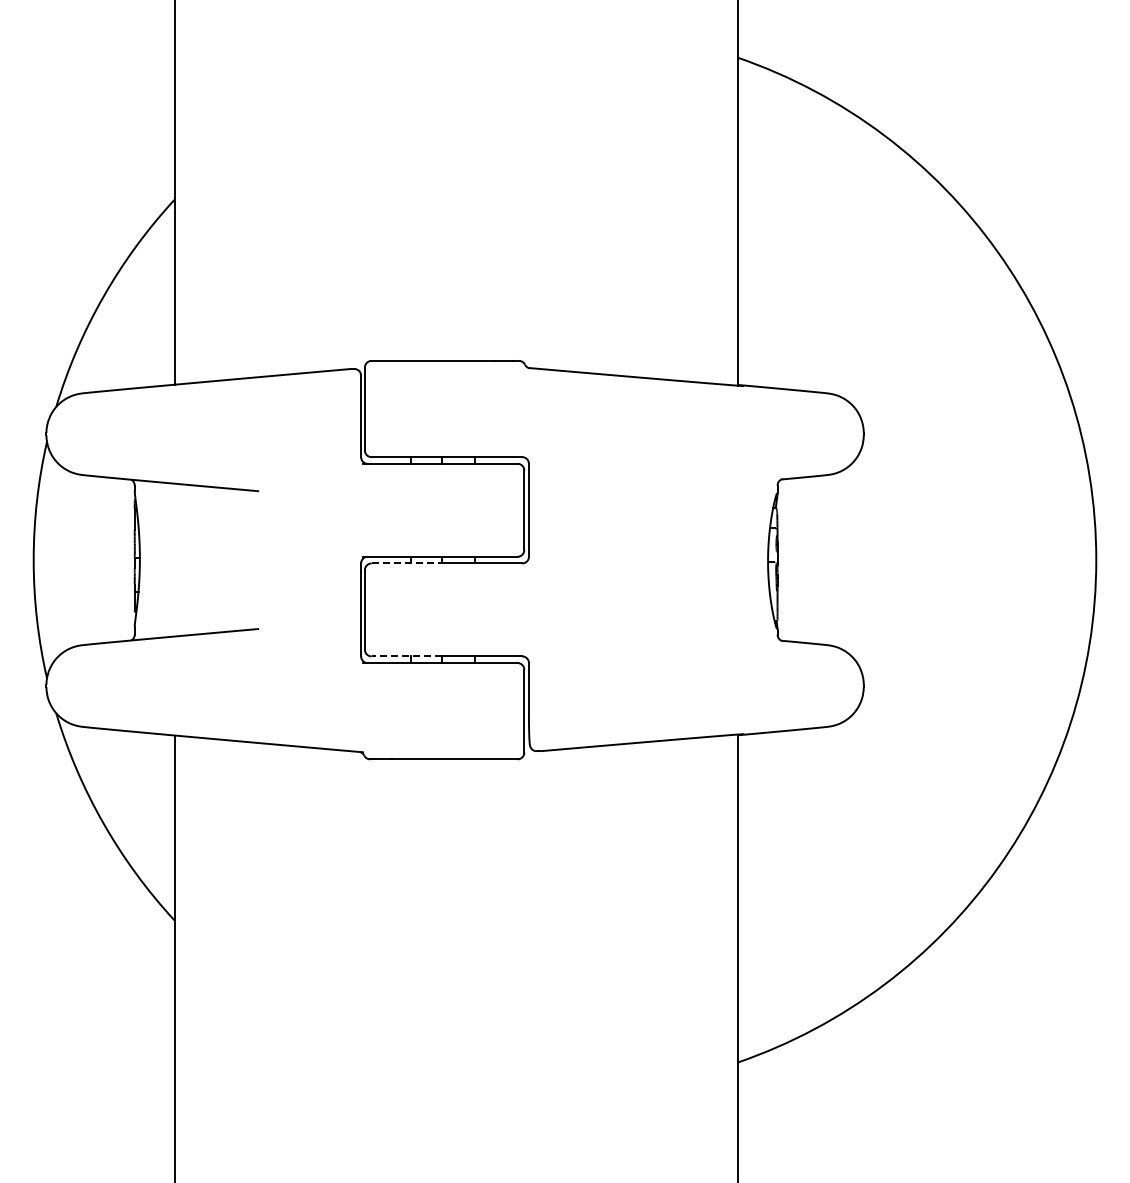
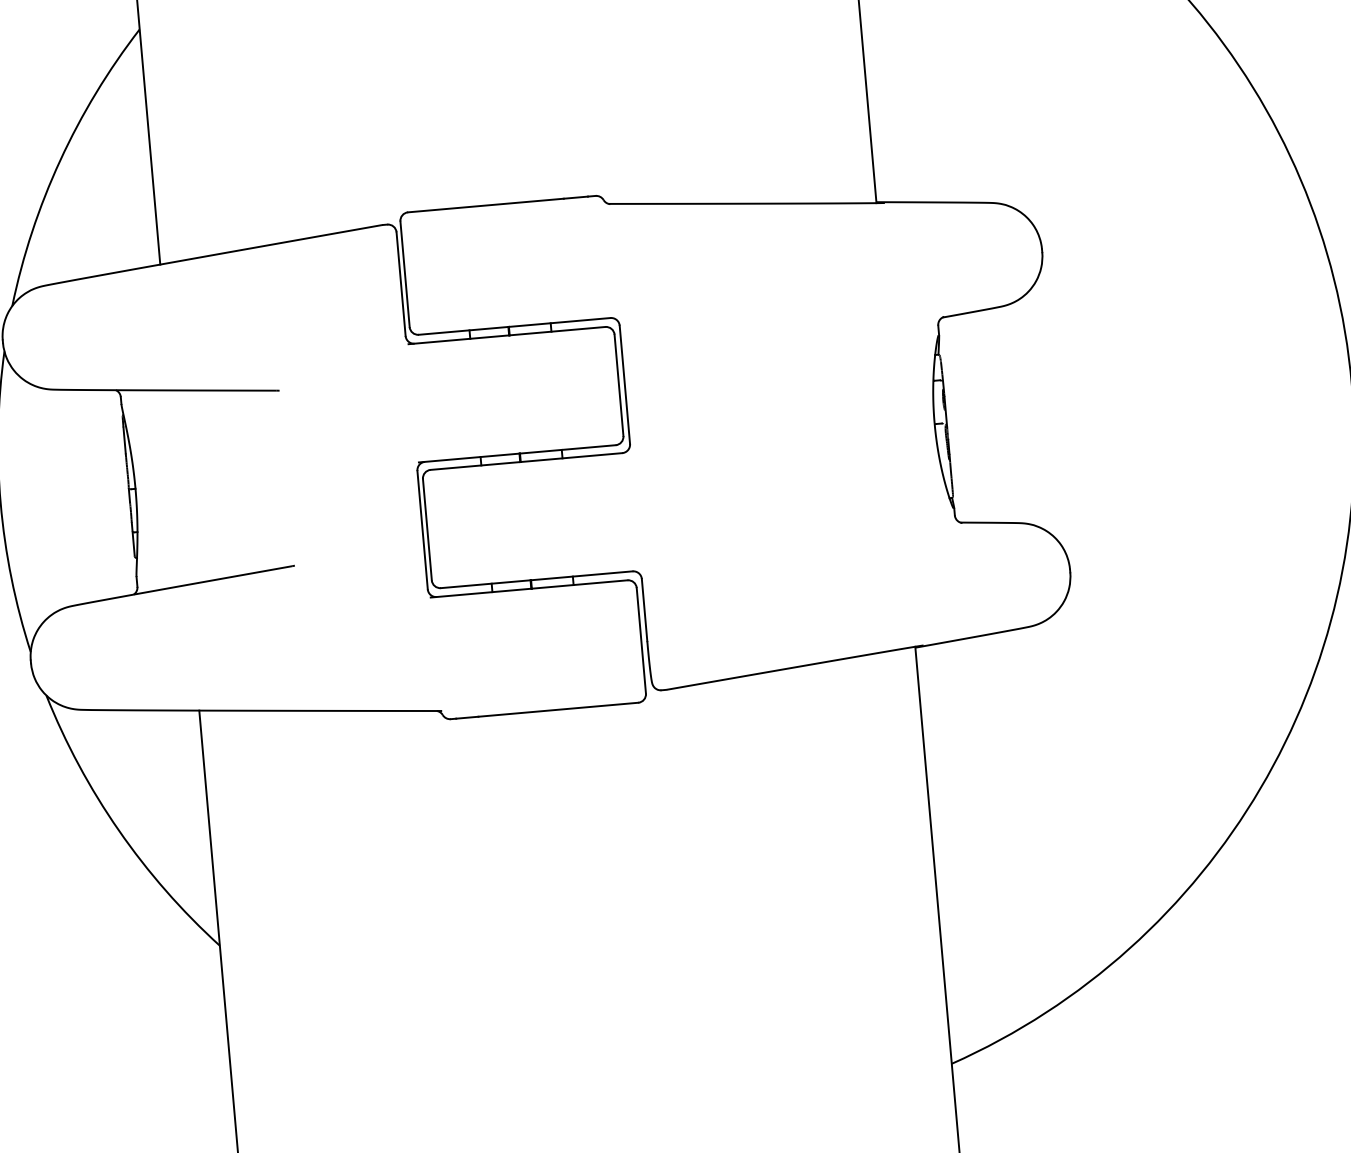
line: (407, 563) -> (476, 465), dashed -> solid
line: (406, 656) -> (485, 584), dashed -> solid

